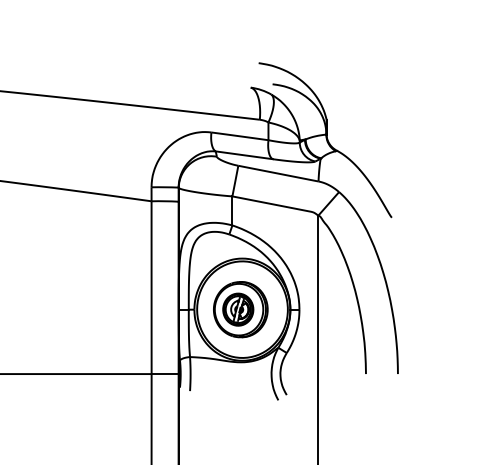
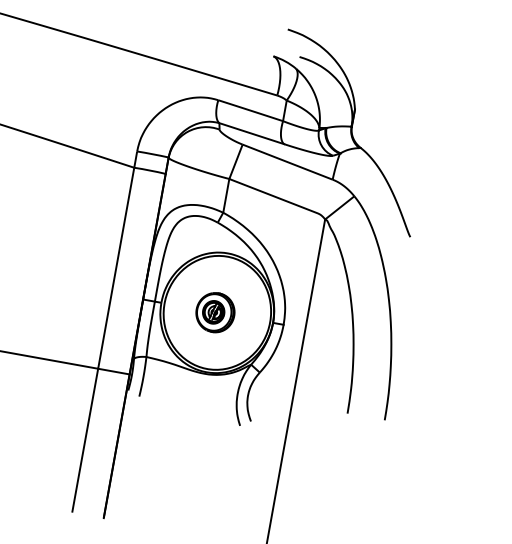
part: (240, 309) -> (215, 312), size x0.6

